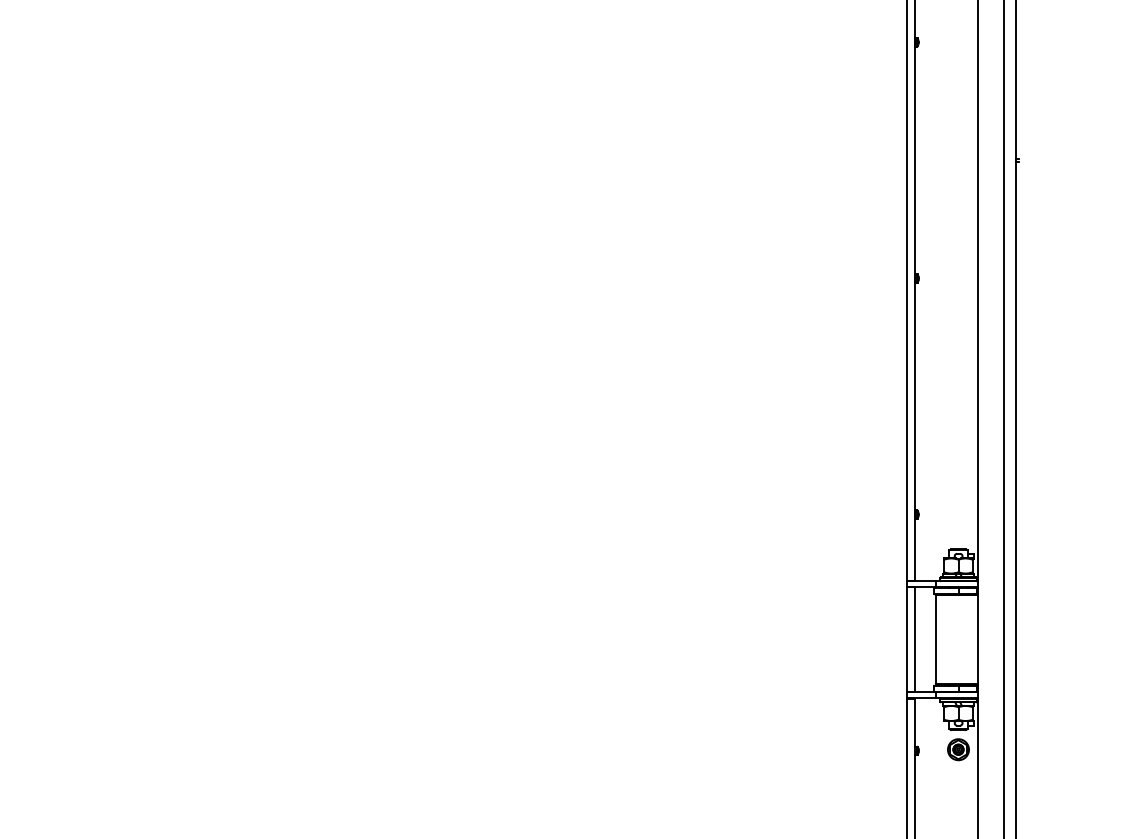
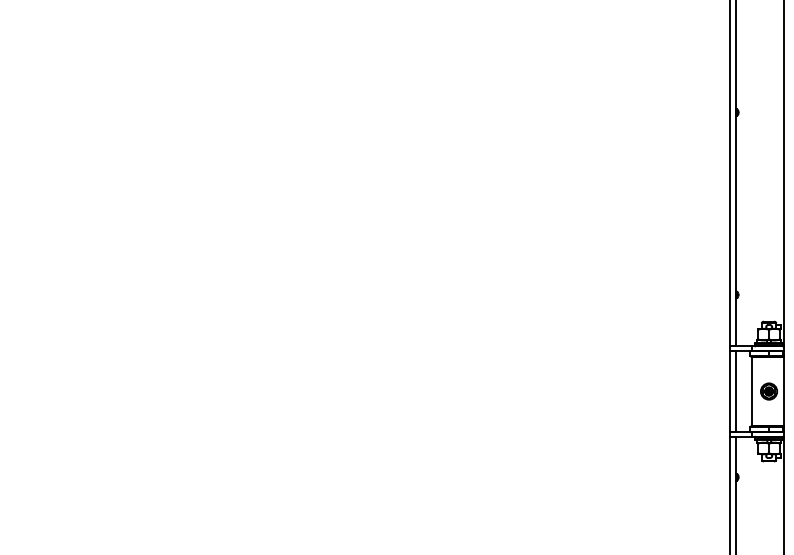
part: (958, 749) -> (769, 391), moved

